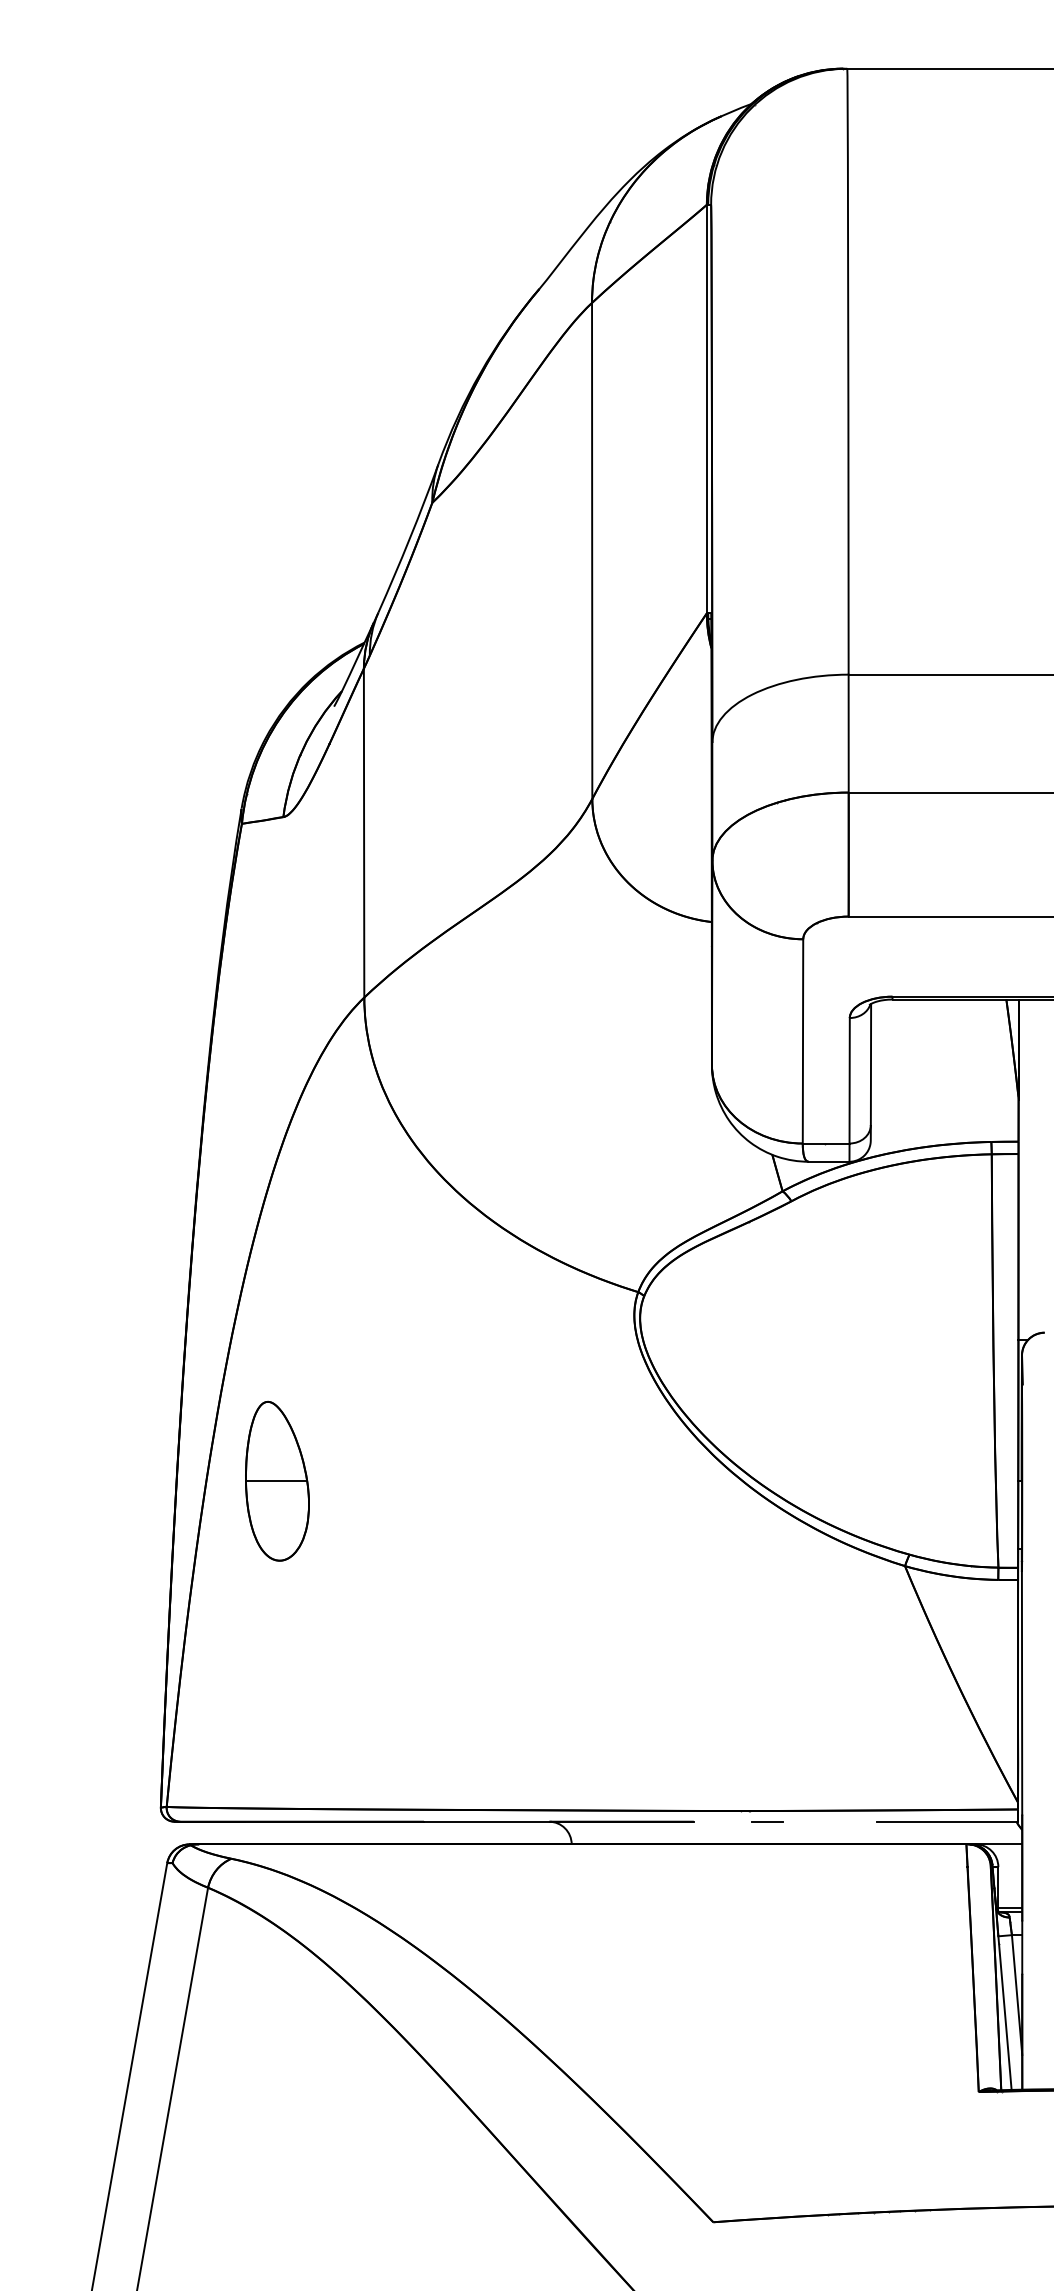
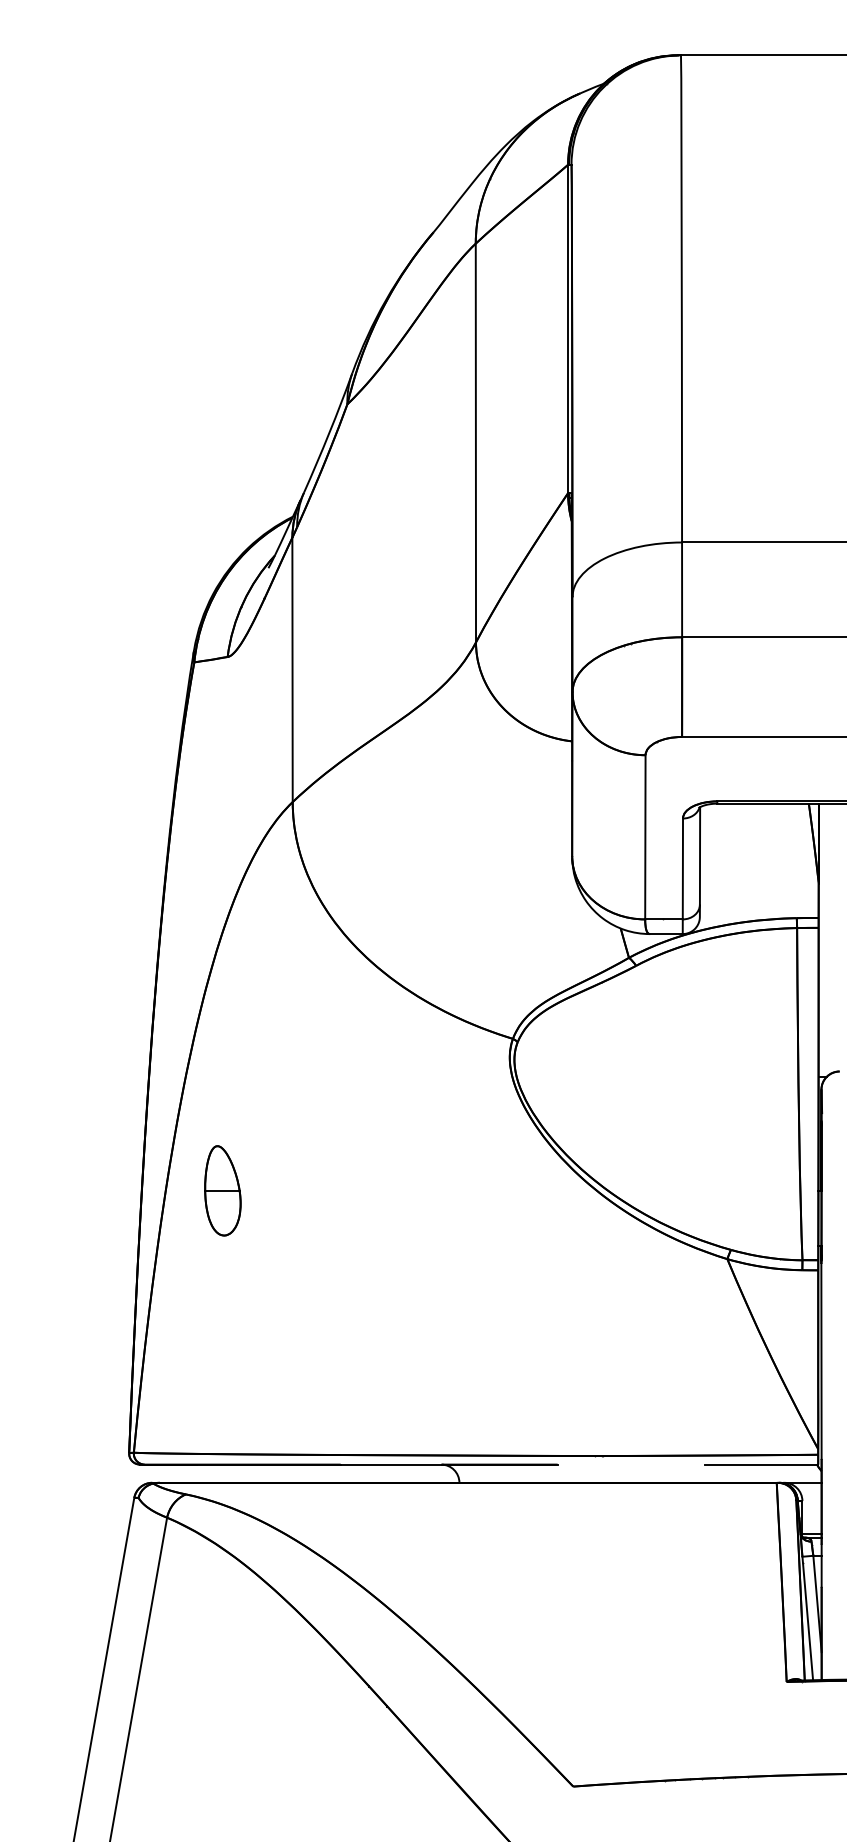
part: (277, 1480) -> (222, 1190), size x0.7
line: (767, 1821) -> (616, 1464), removed

